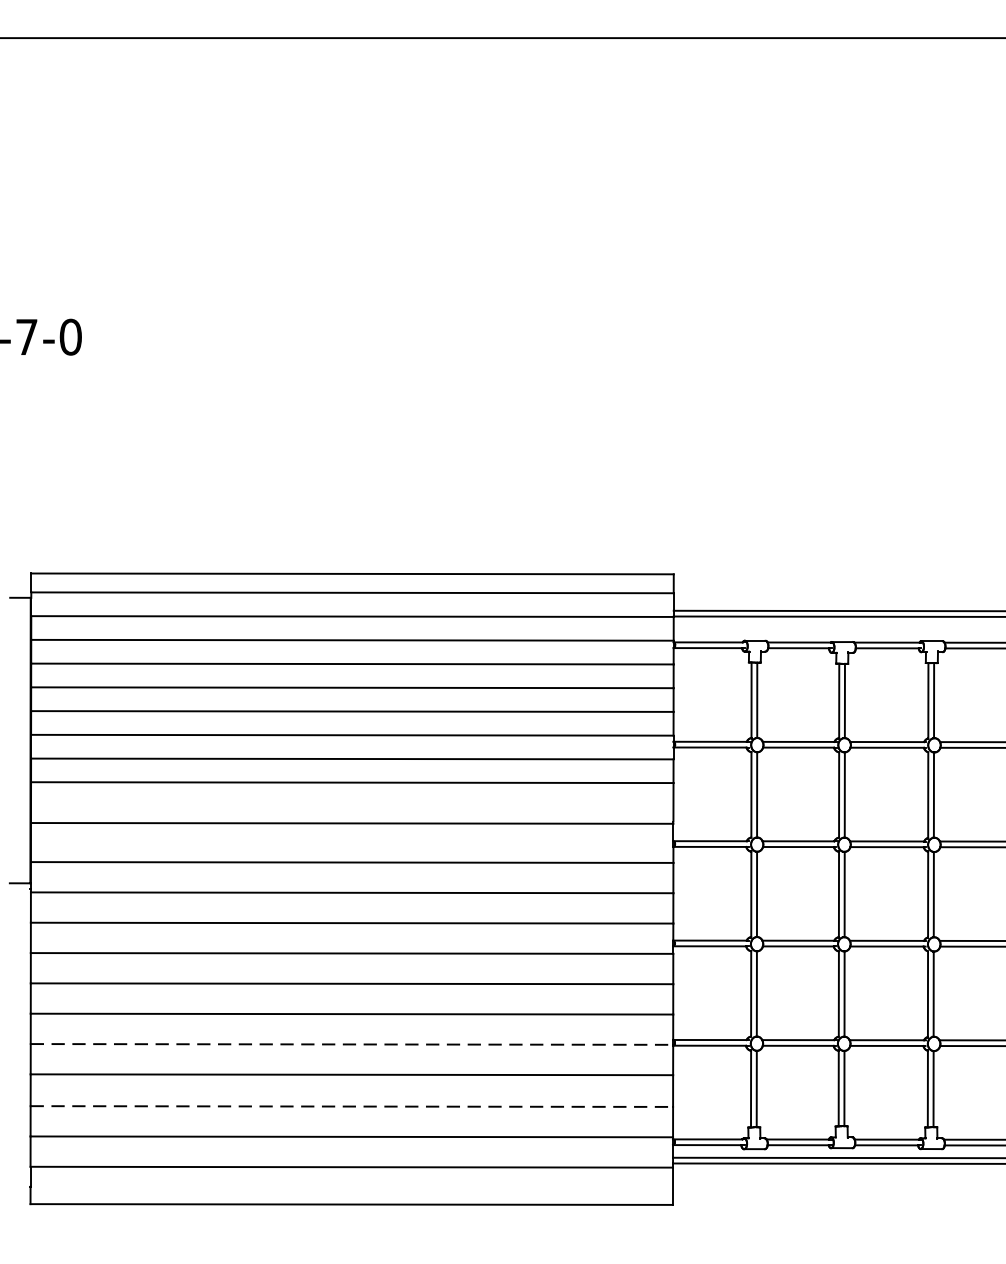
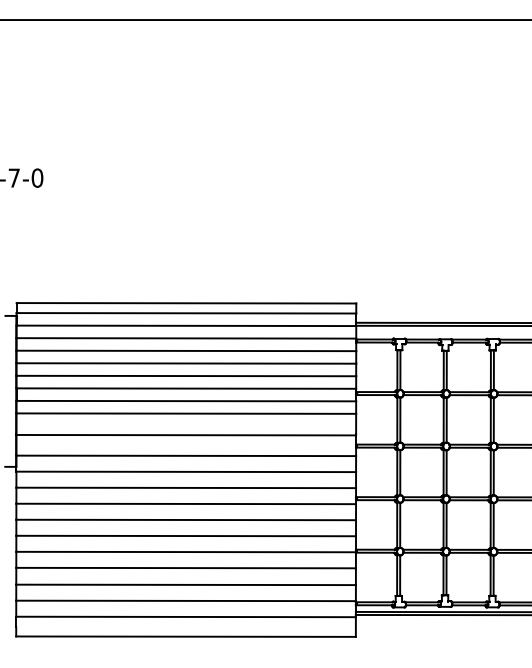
line: (352, 1045) -> (186, 552), dashed -> solid
line: (352, 1105) -> (186, 584), dashed -> solid

